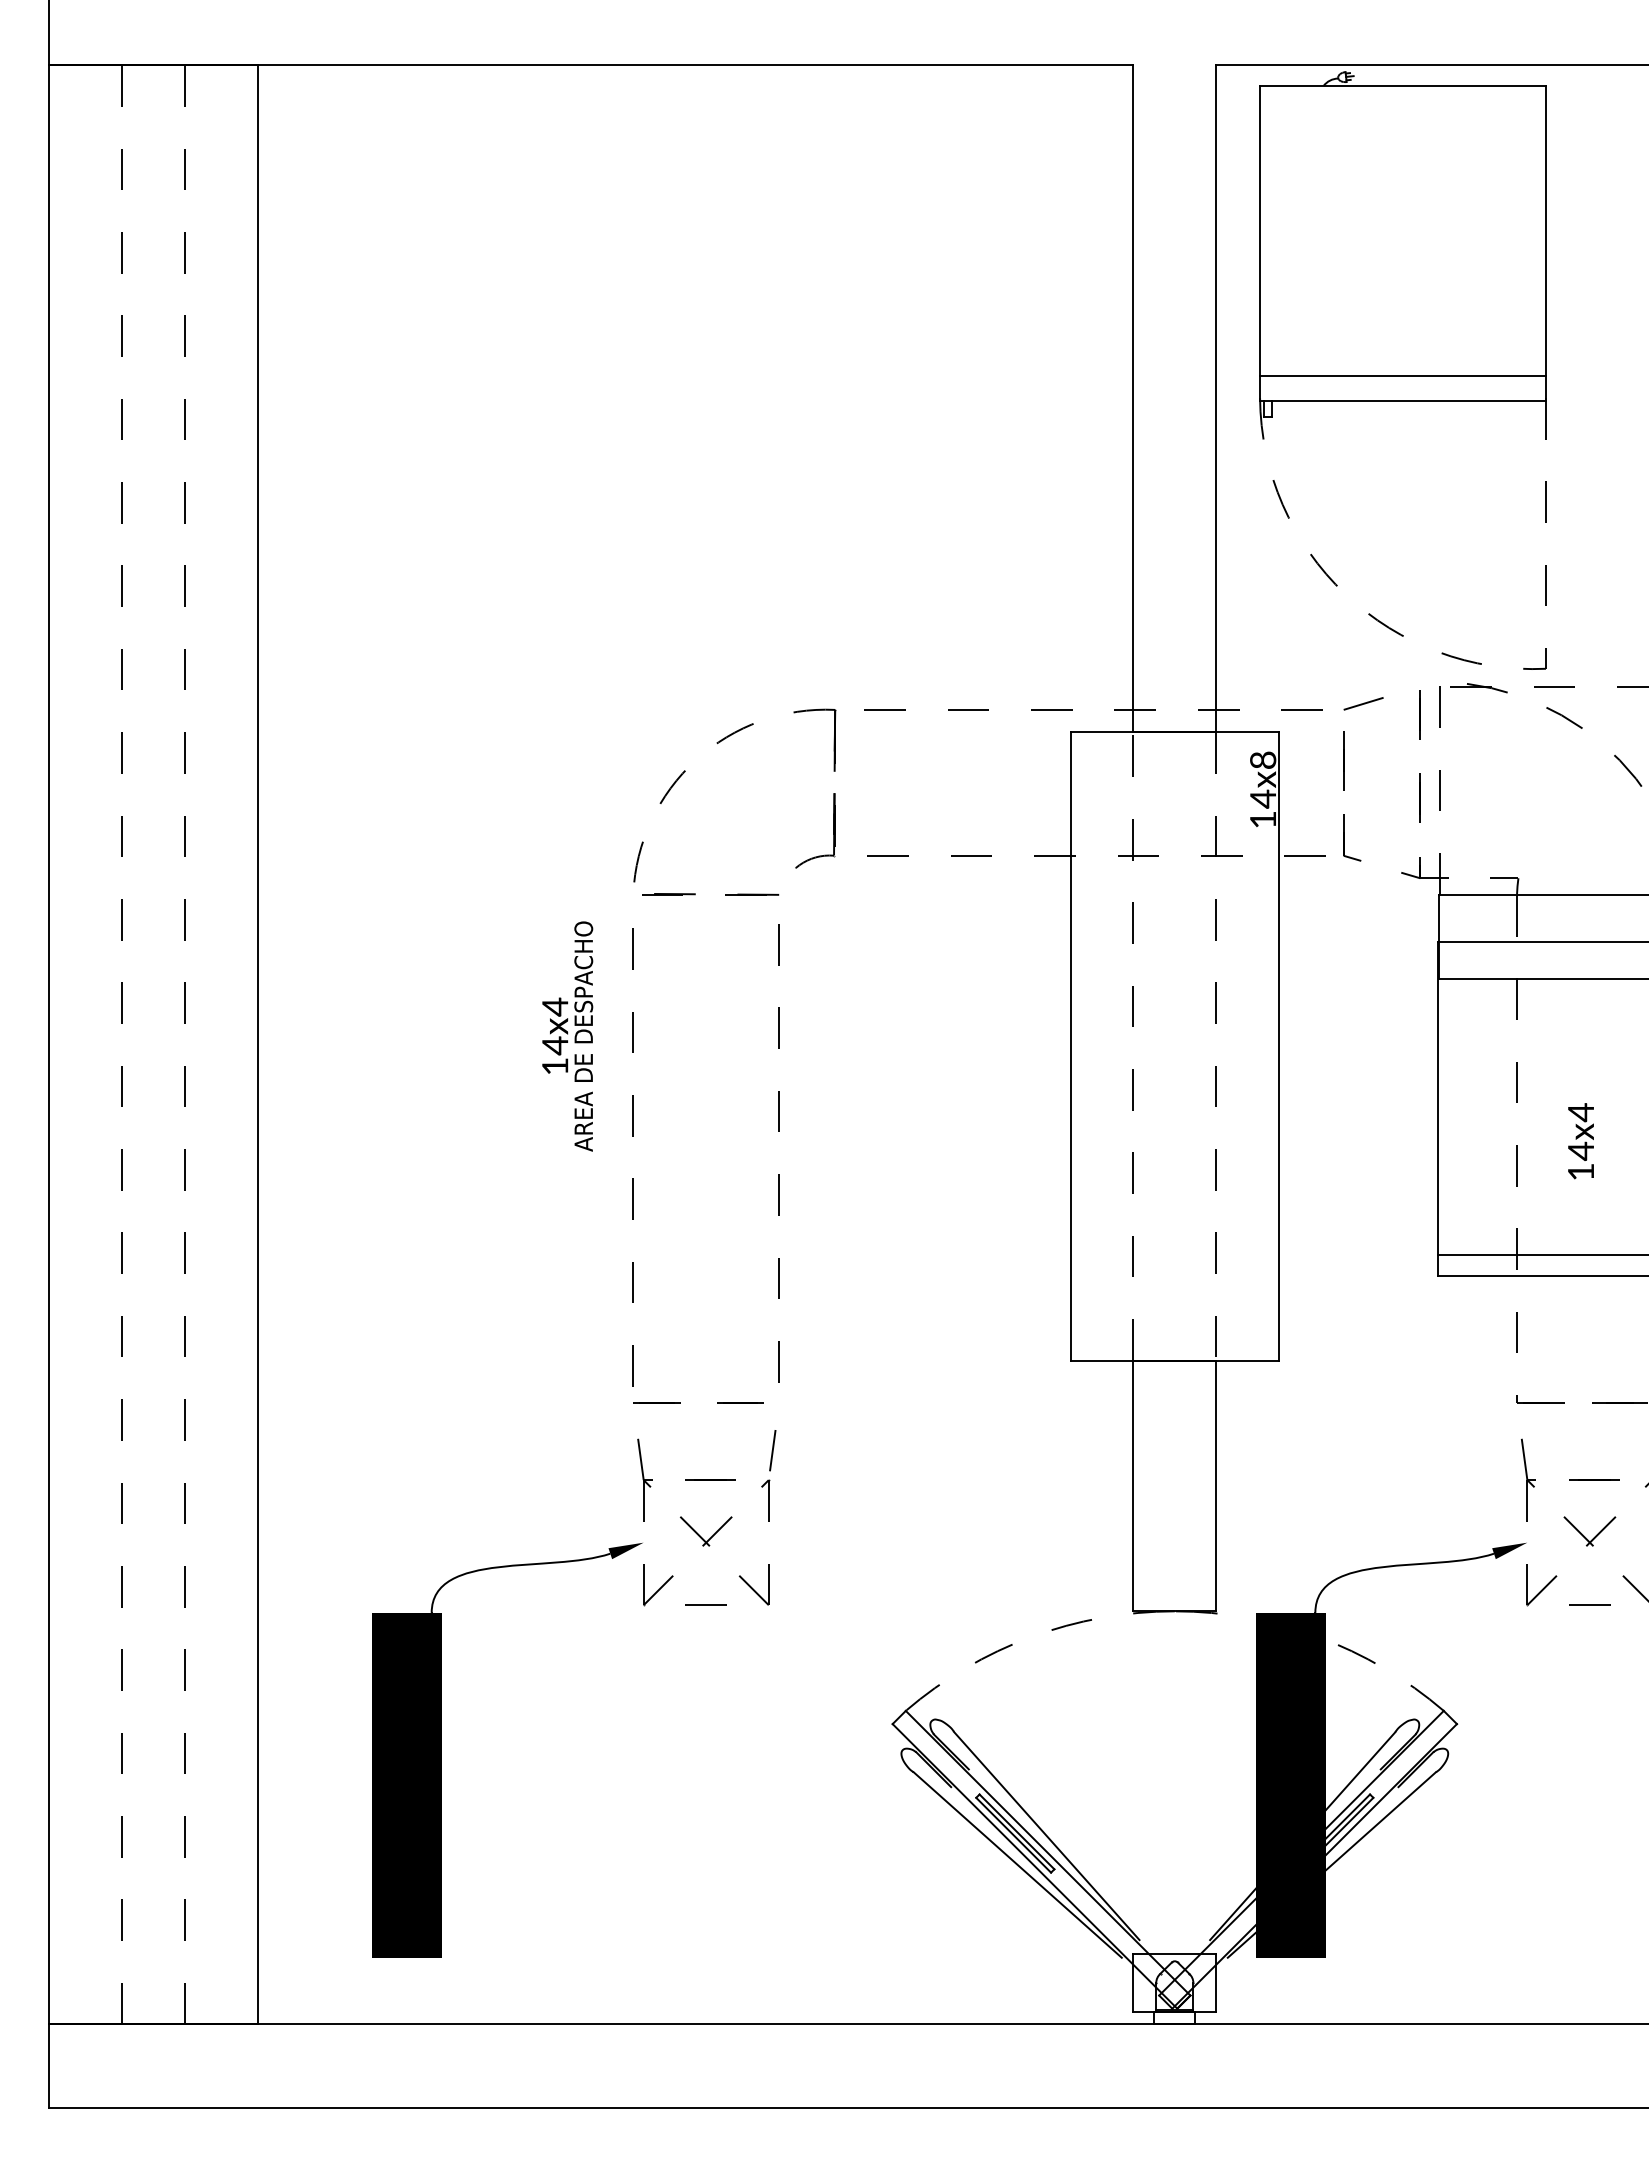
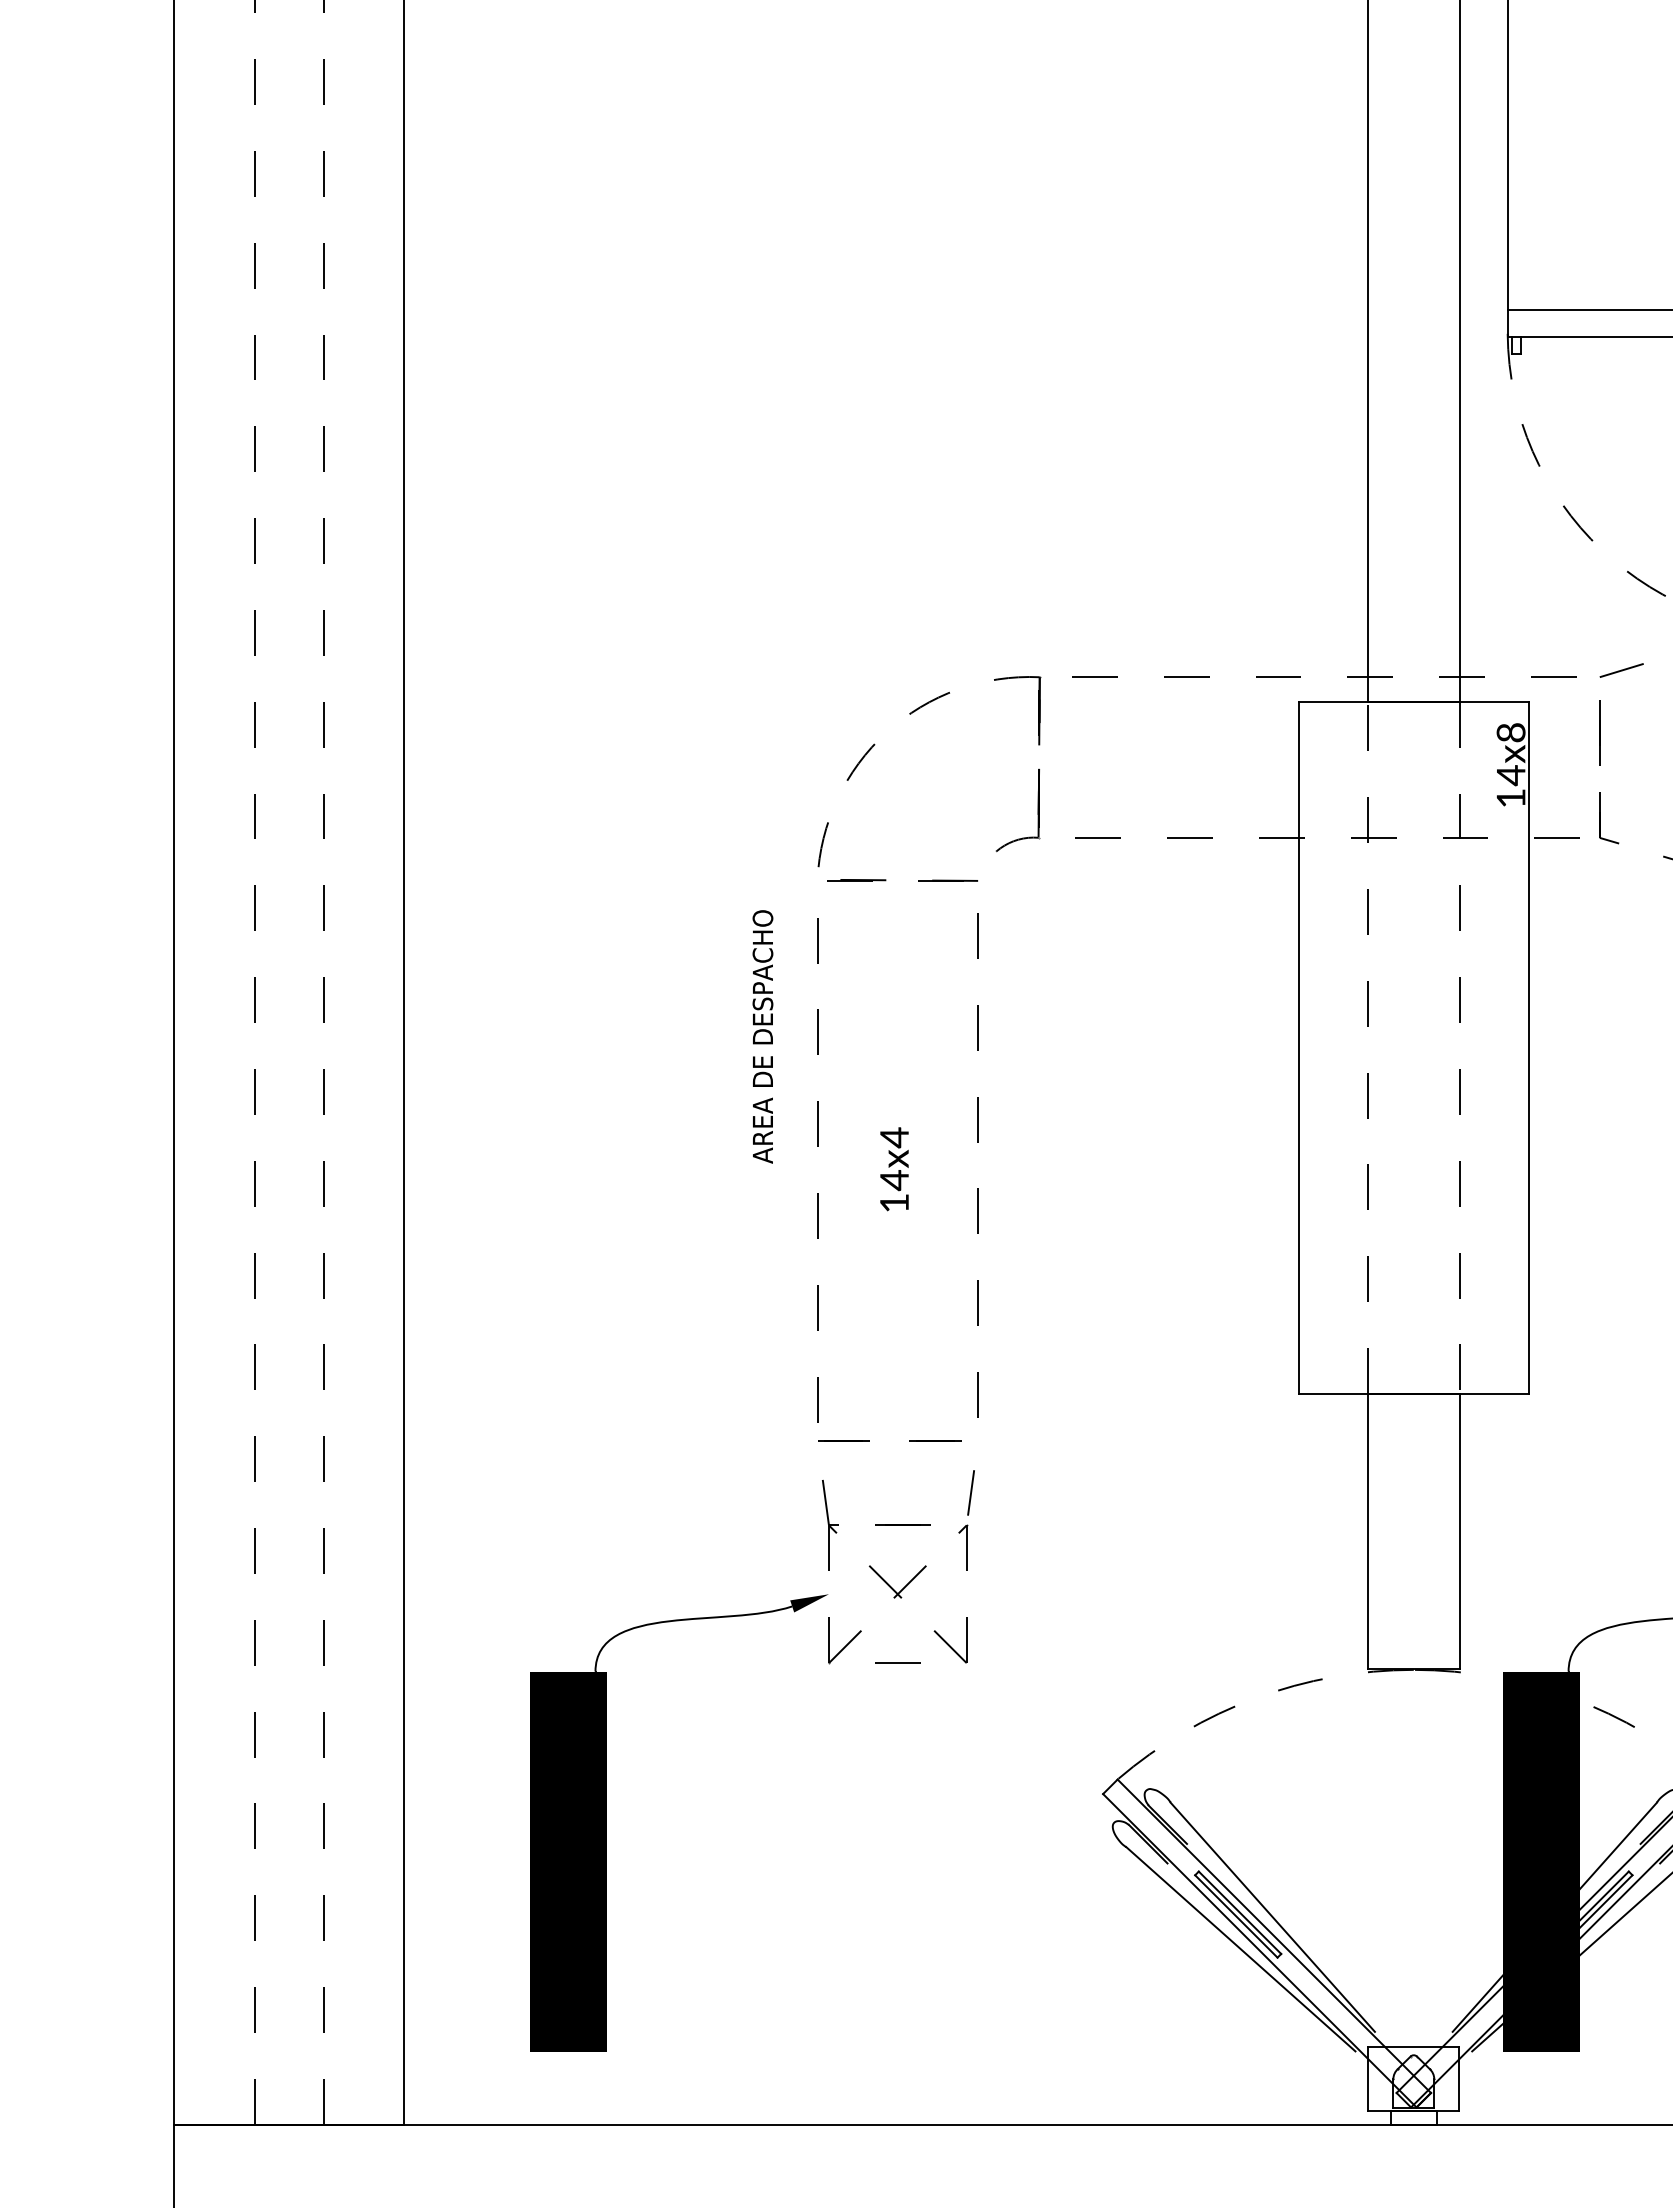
text: (555, 1035) -> (894, 1169), moved

